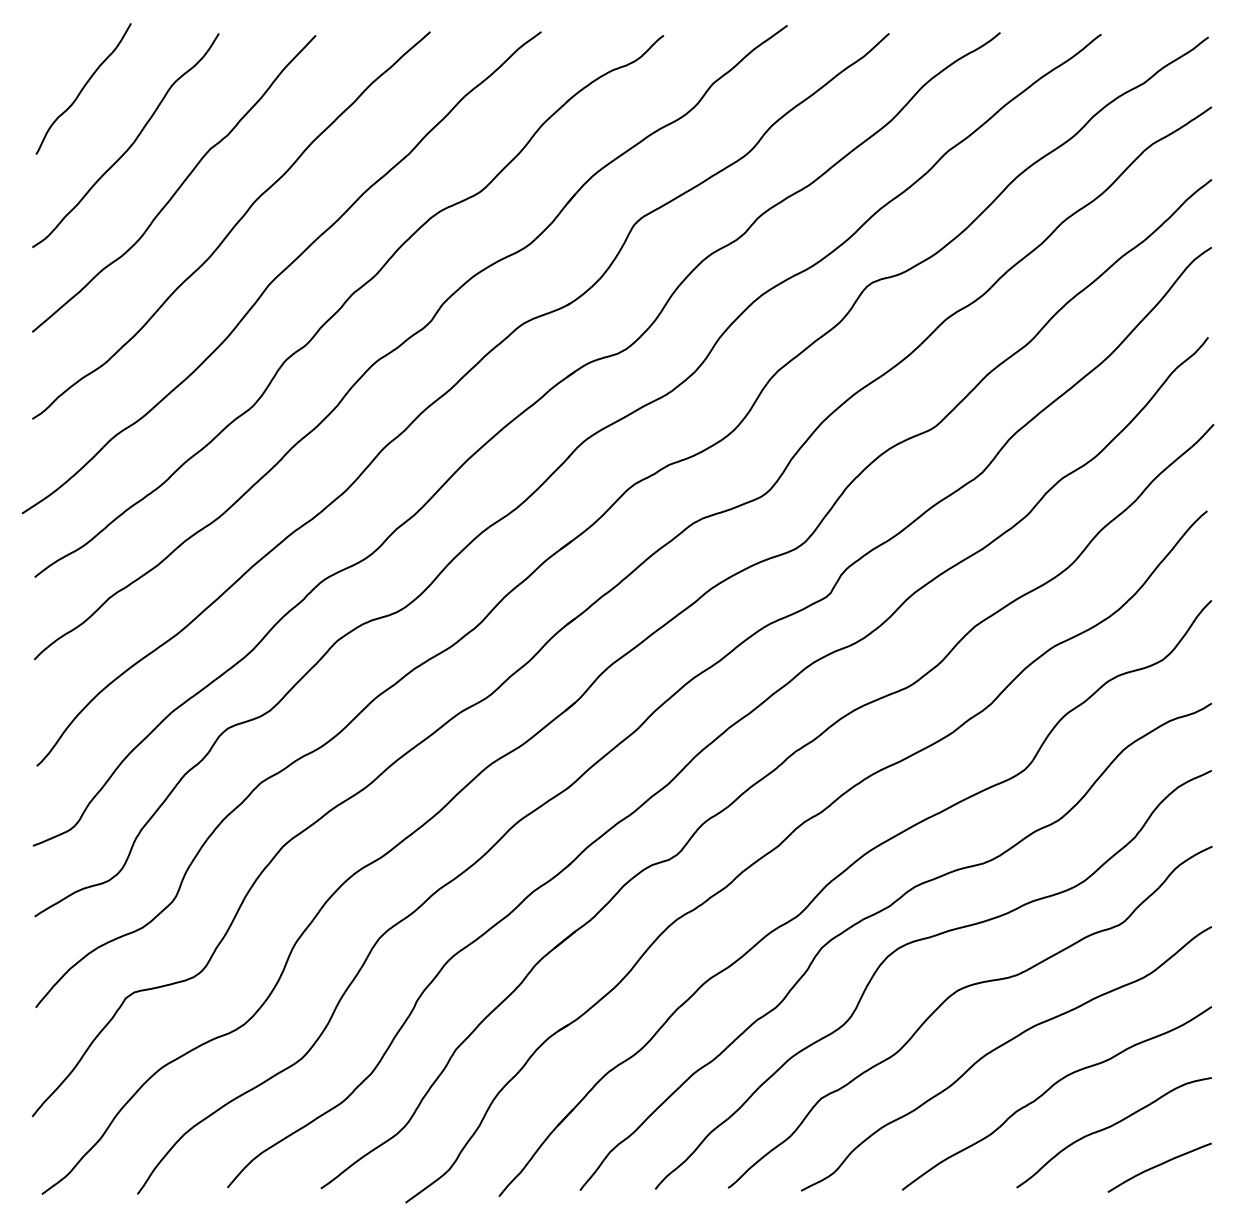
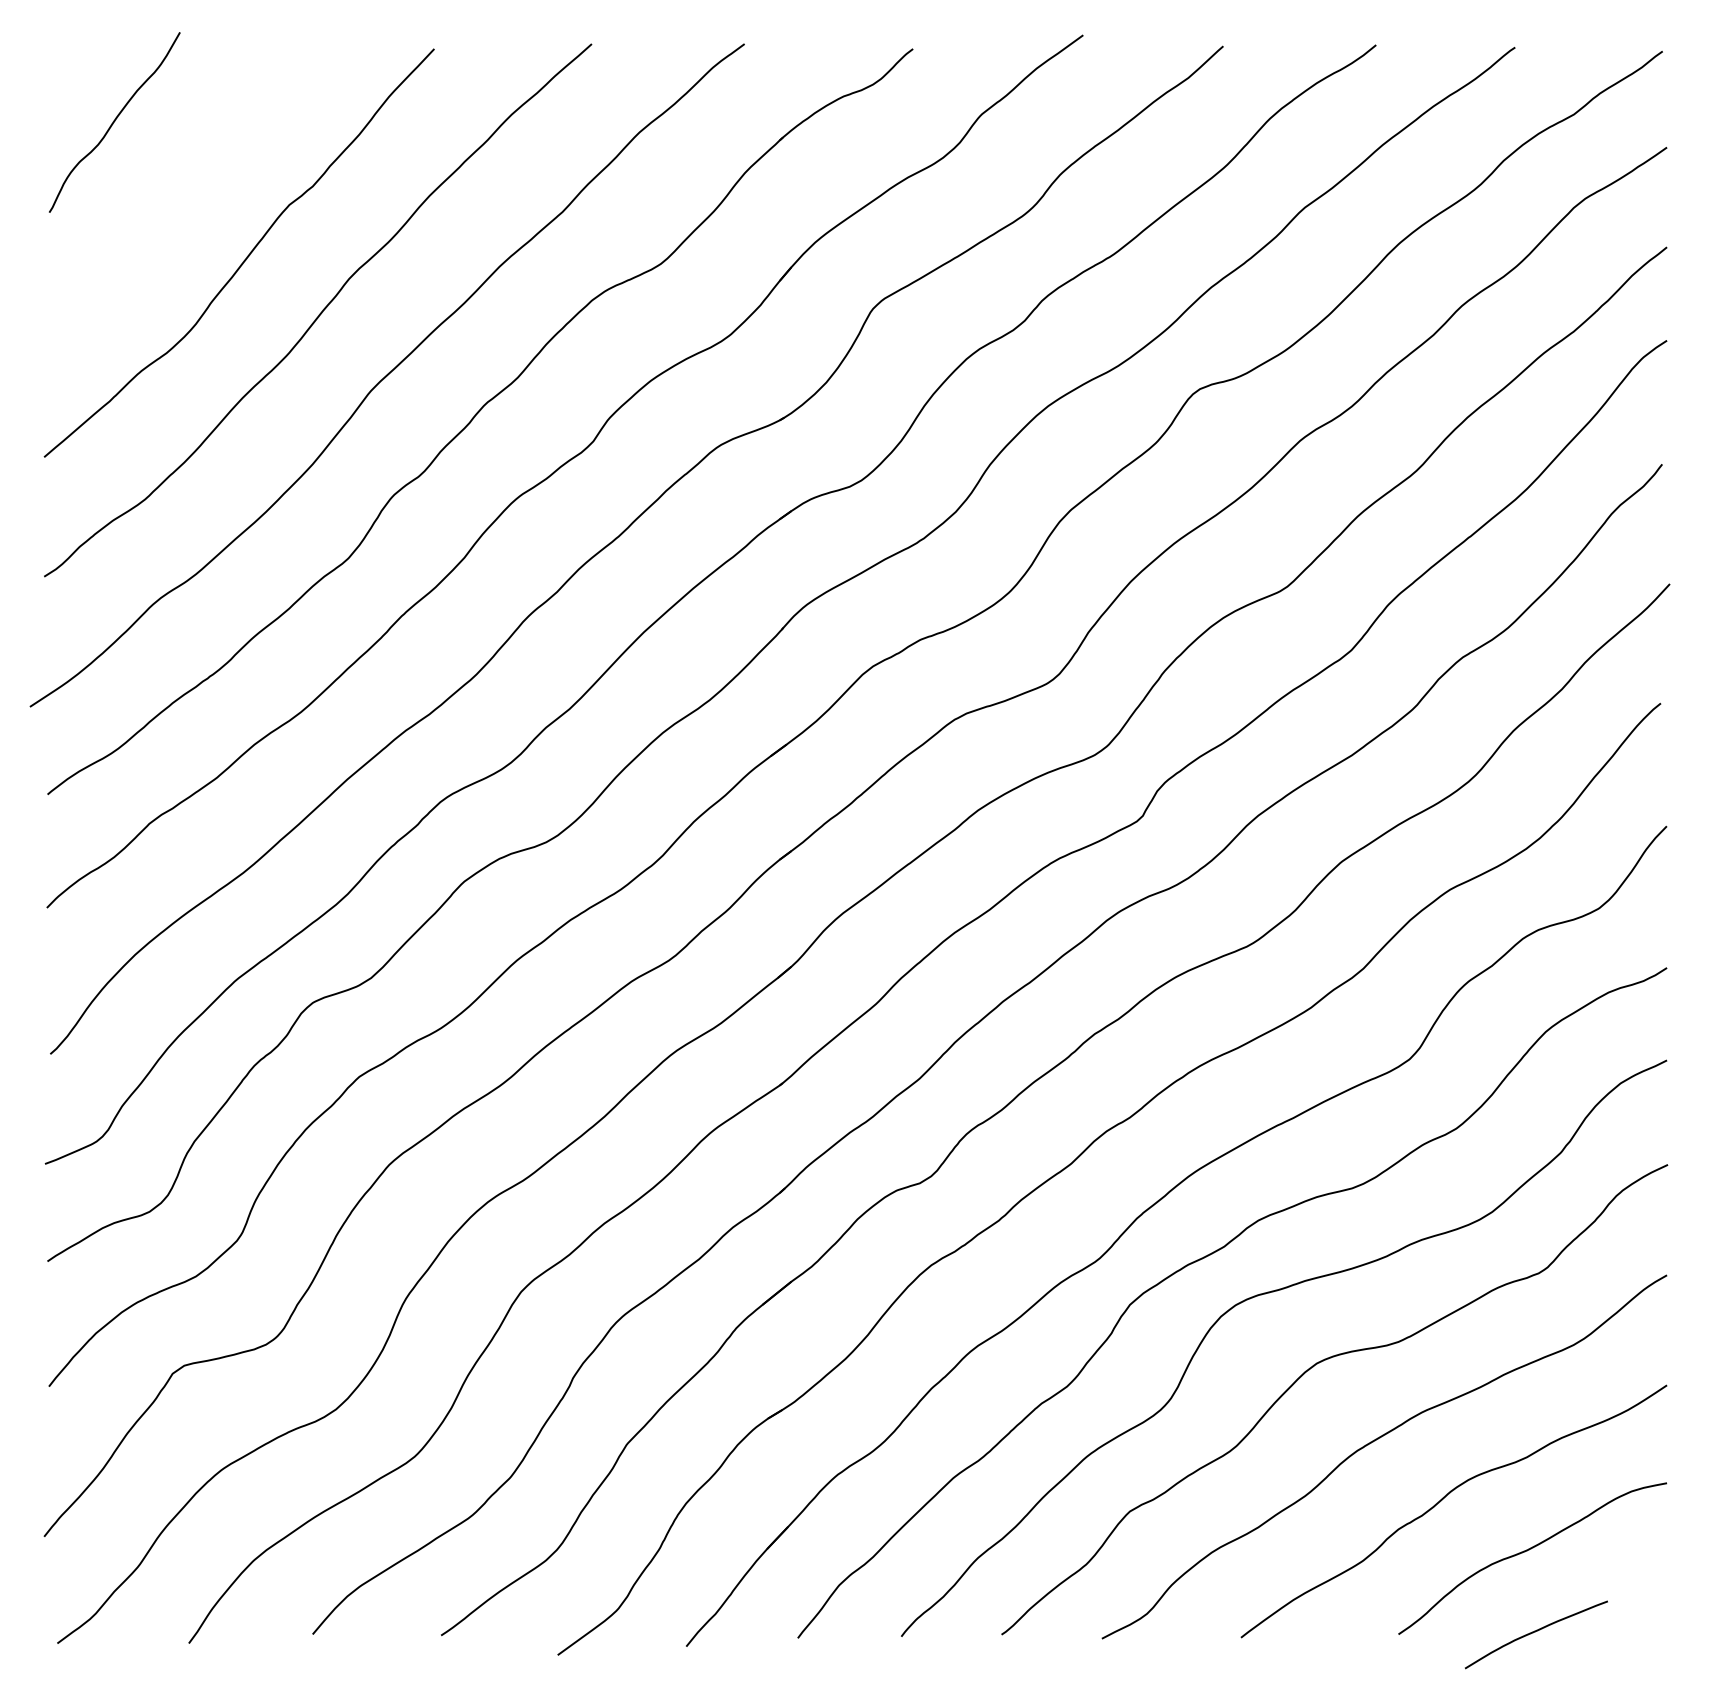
curve: (131, 144) -> (180, 198), removed
curve: (1159, 1166) -> (1535, 1632), moved

